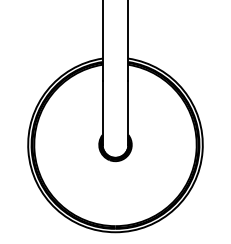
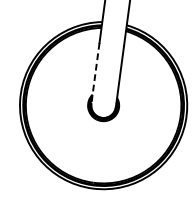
line: (102, 113) -> (95, 74), solid -> dashed

